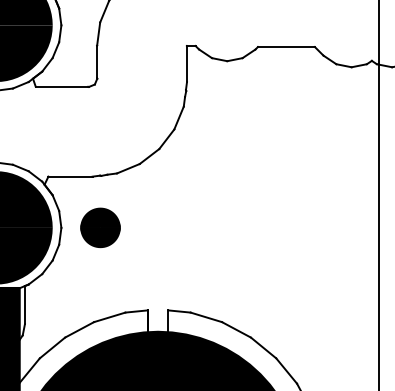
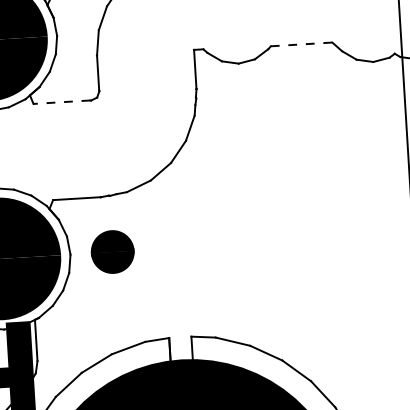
line: (286, 47) -> (301, 44), solid -> dashed
line: (61, 86) -> (61, 101), solid -> dashed

